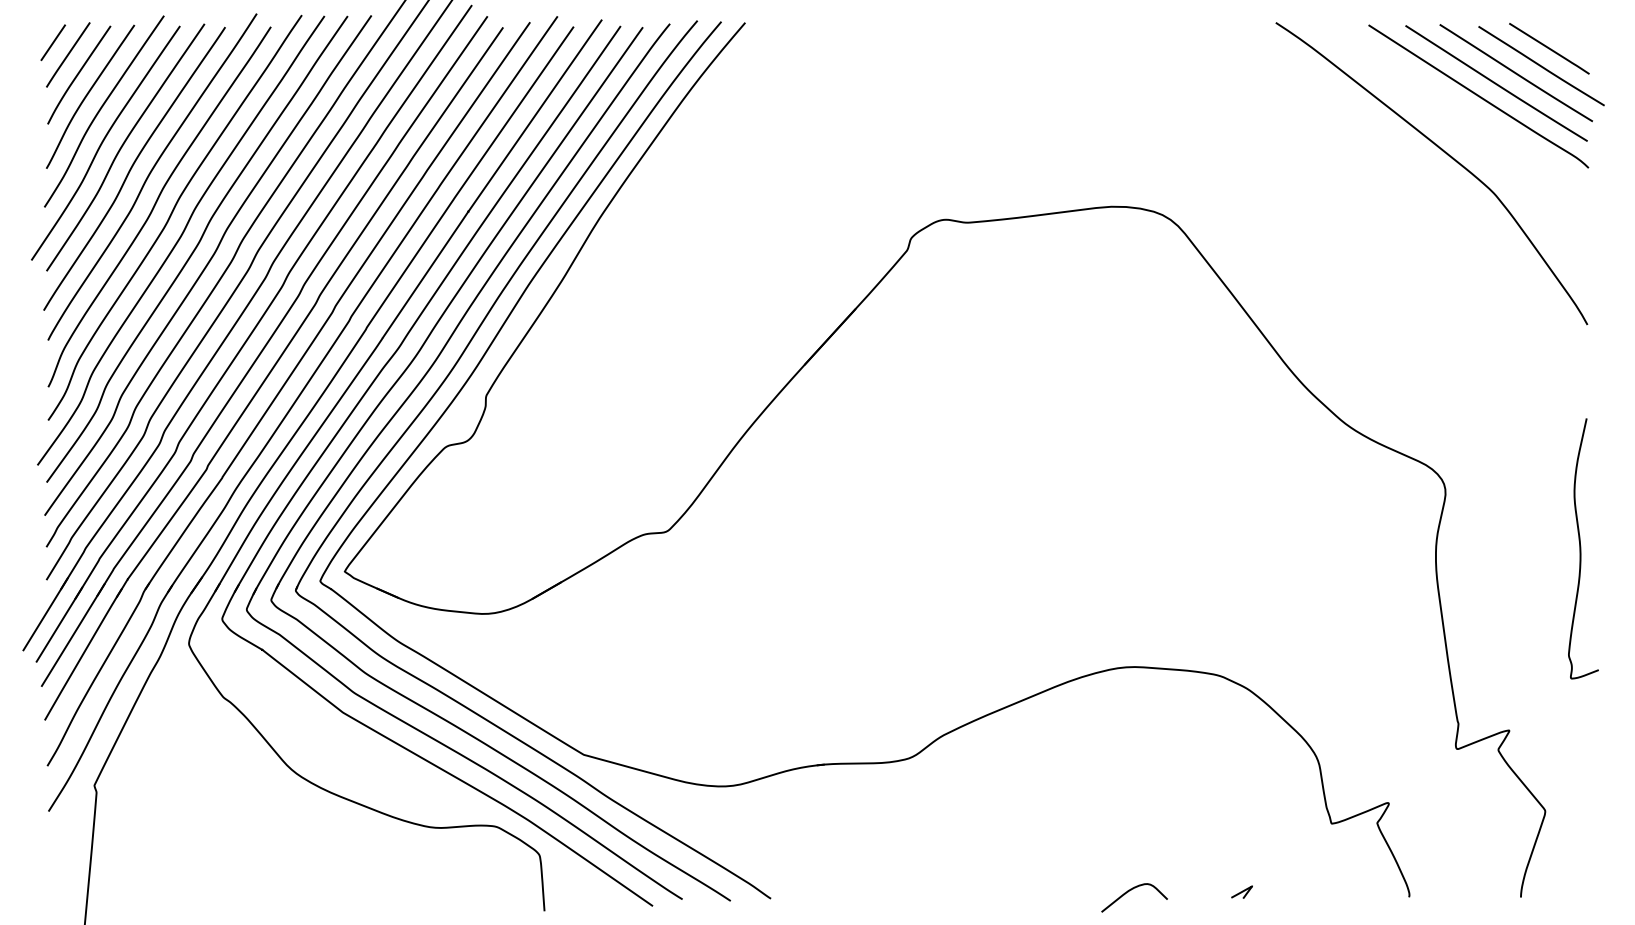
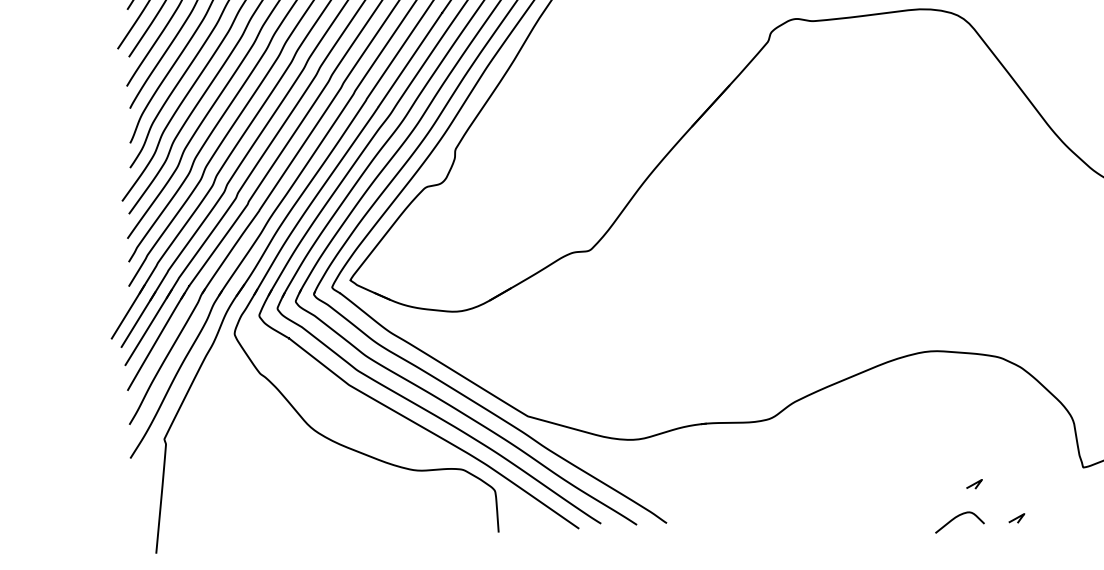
curve: (1184, 845) -> (974, 483), added
curve: (1131, 890) -> (957, 517), moved

